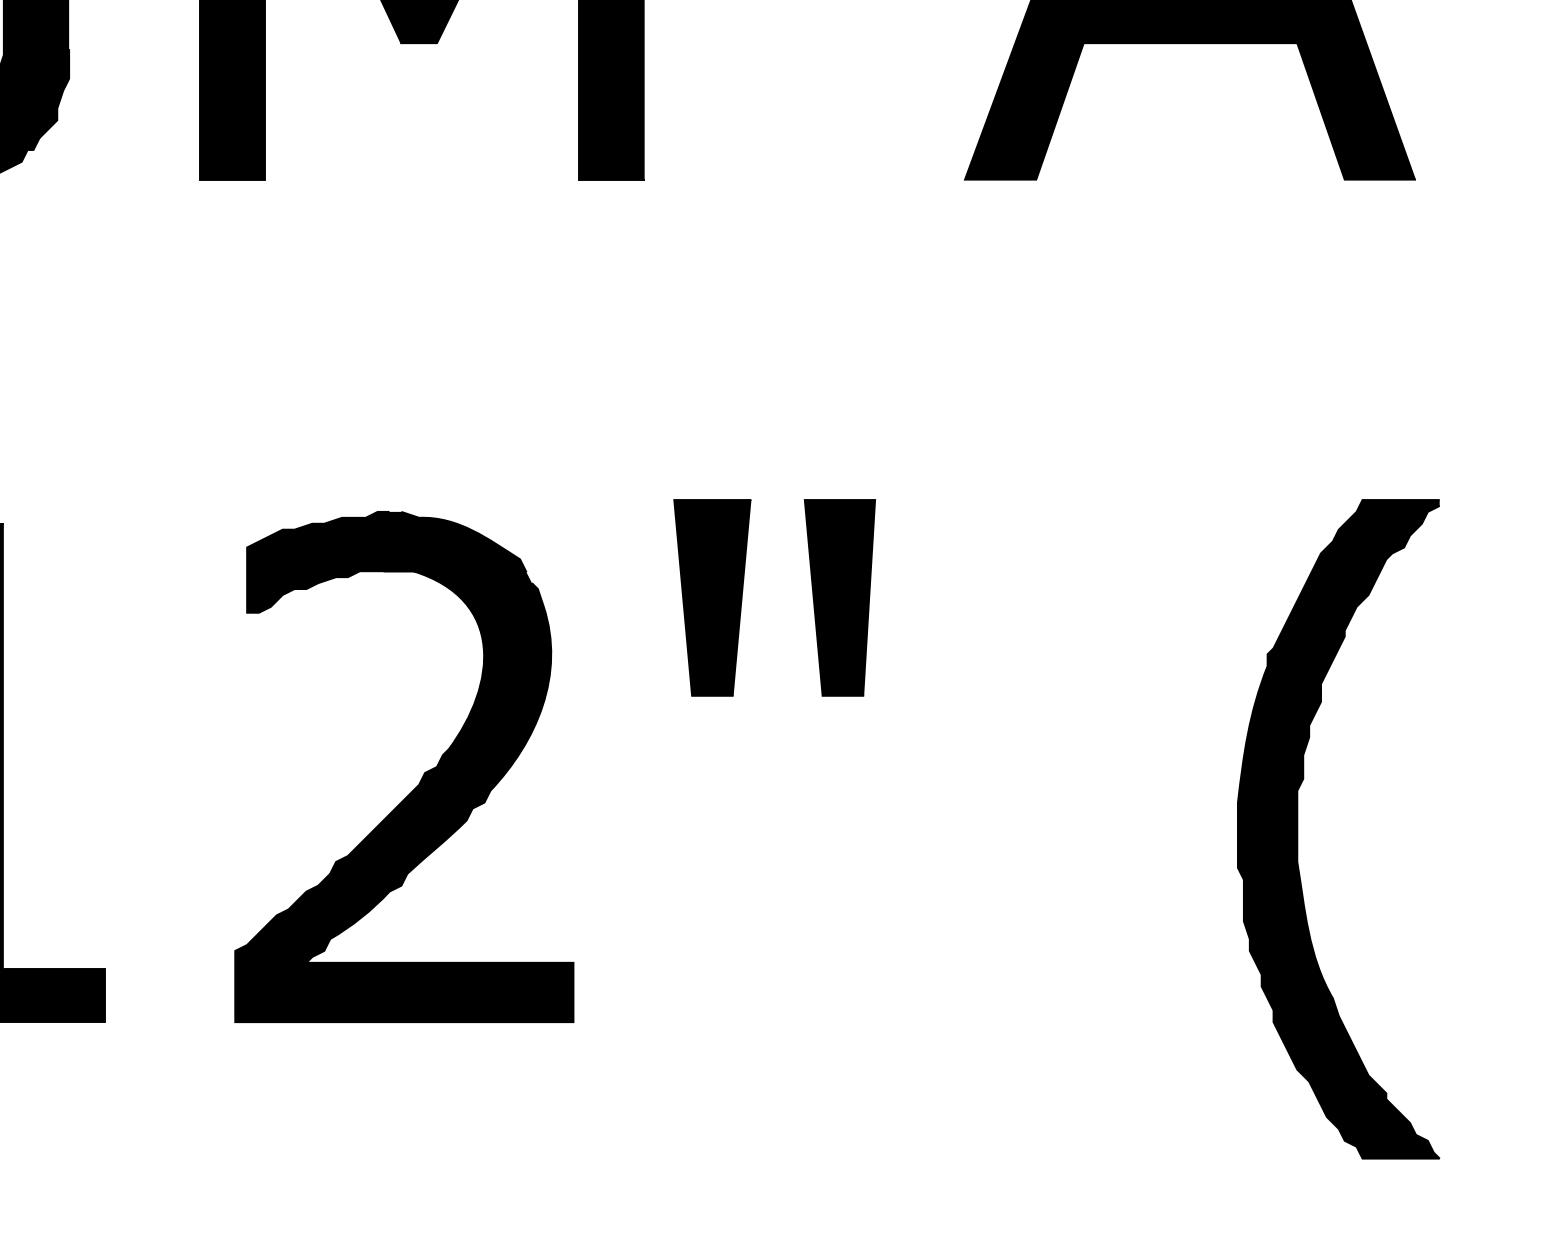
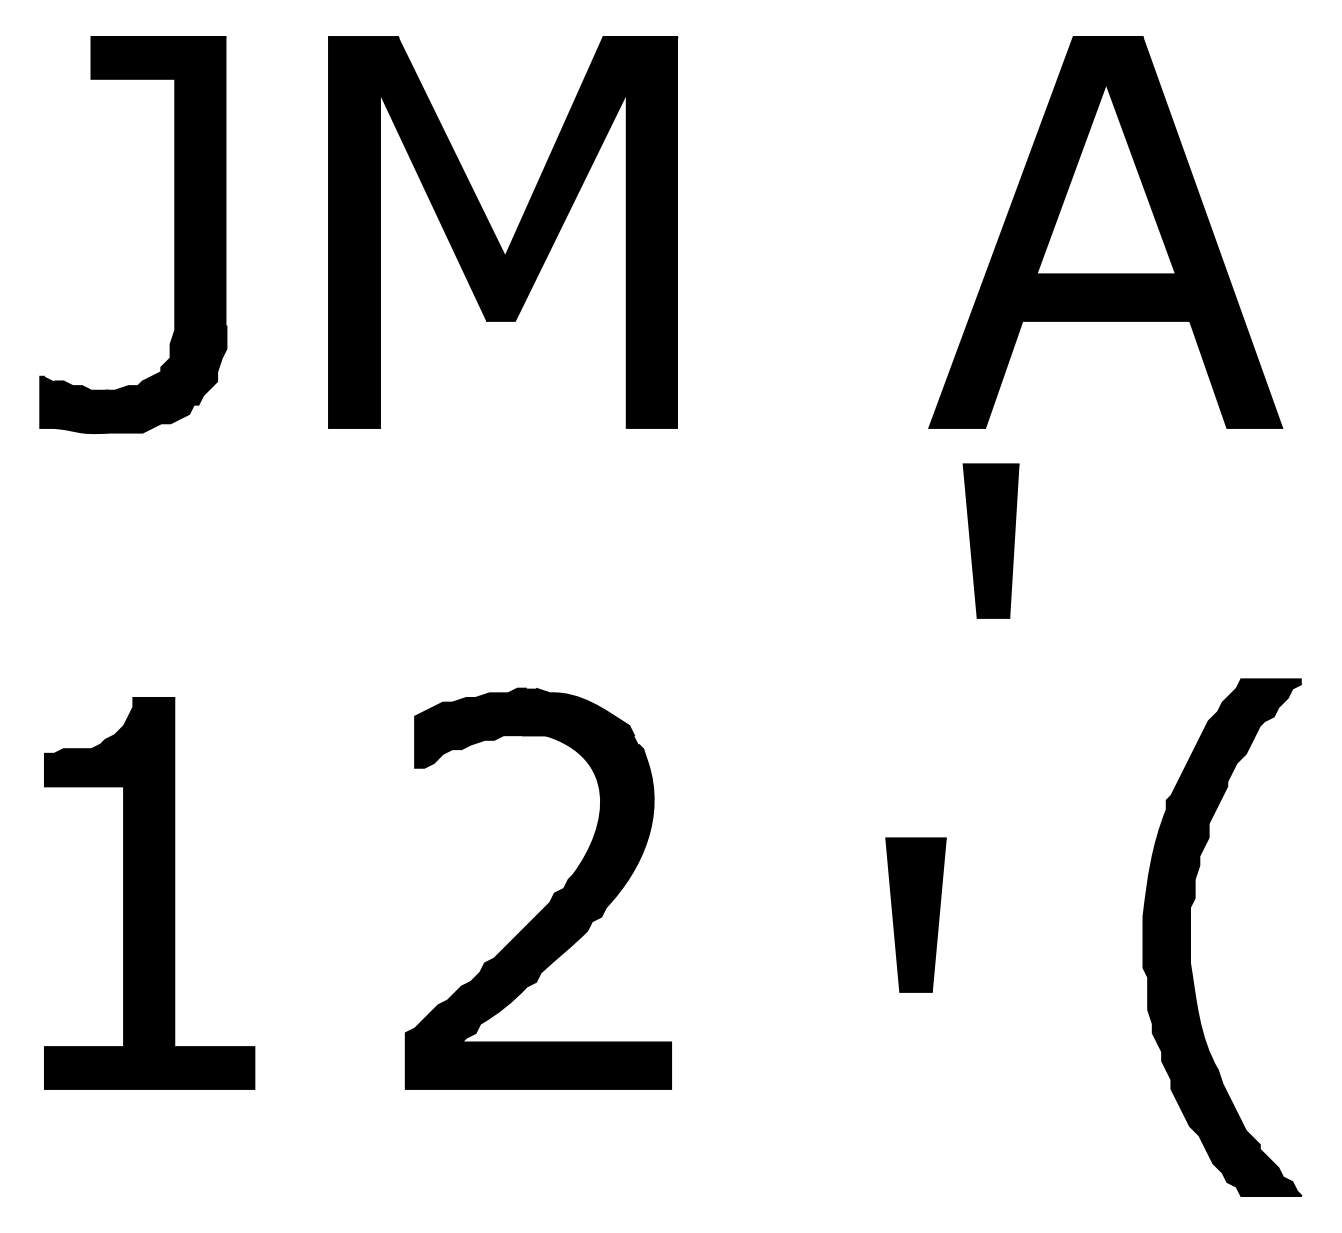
part: (711, 597) -> (915, 914), moved
part: (839, 597) -> (990, 540), moved
part: (422, 775) -> (552, 895), moved

